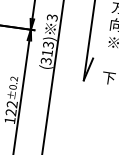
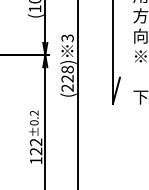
text: (47, 52) -> (67, 78), (313) -> (228)

